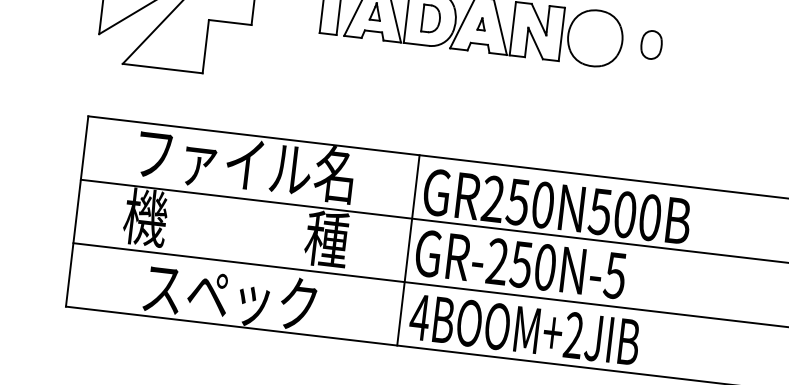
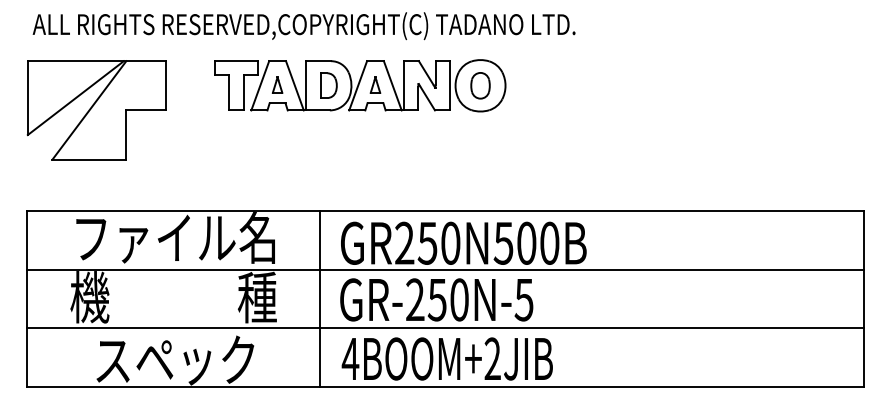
part: (481, 23) -> (375, 84), size x1.43
part: (651, 44) -> (480, 85), moved
line: (407, 250) -> (319, 299), moved

